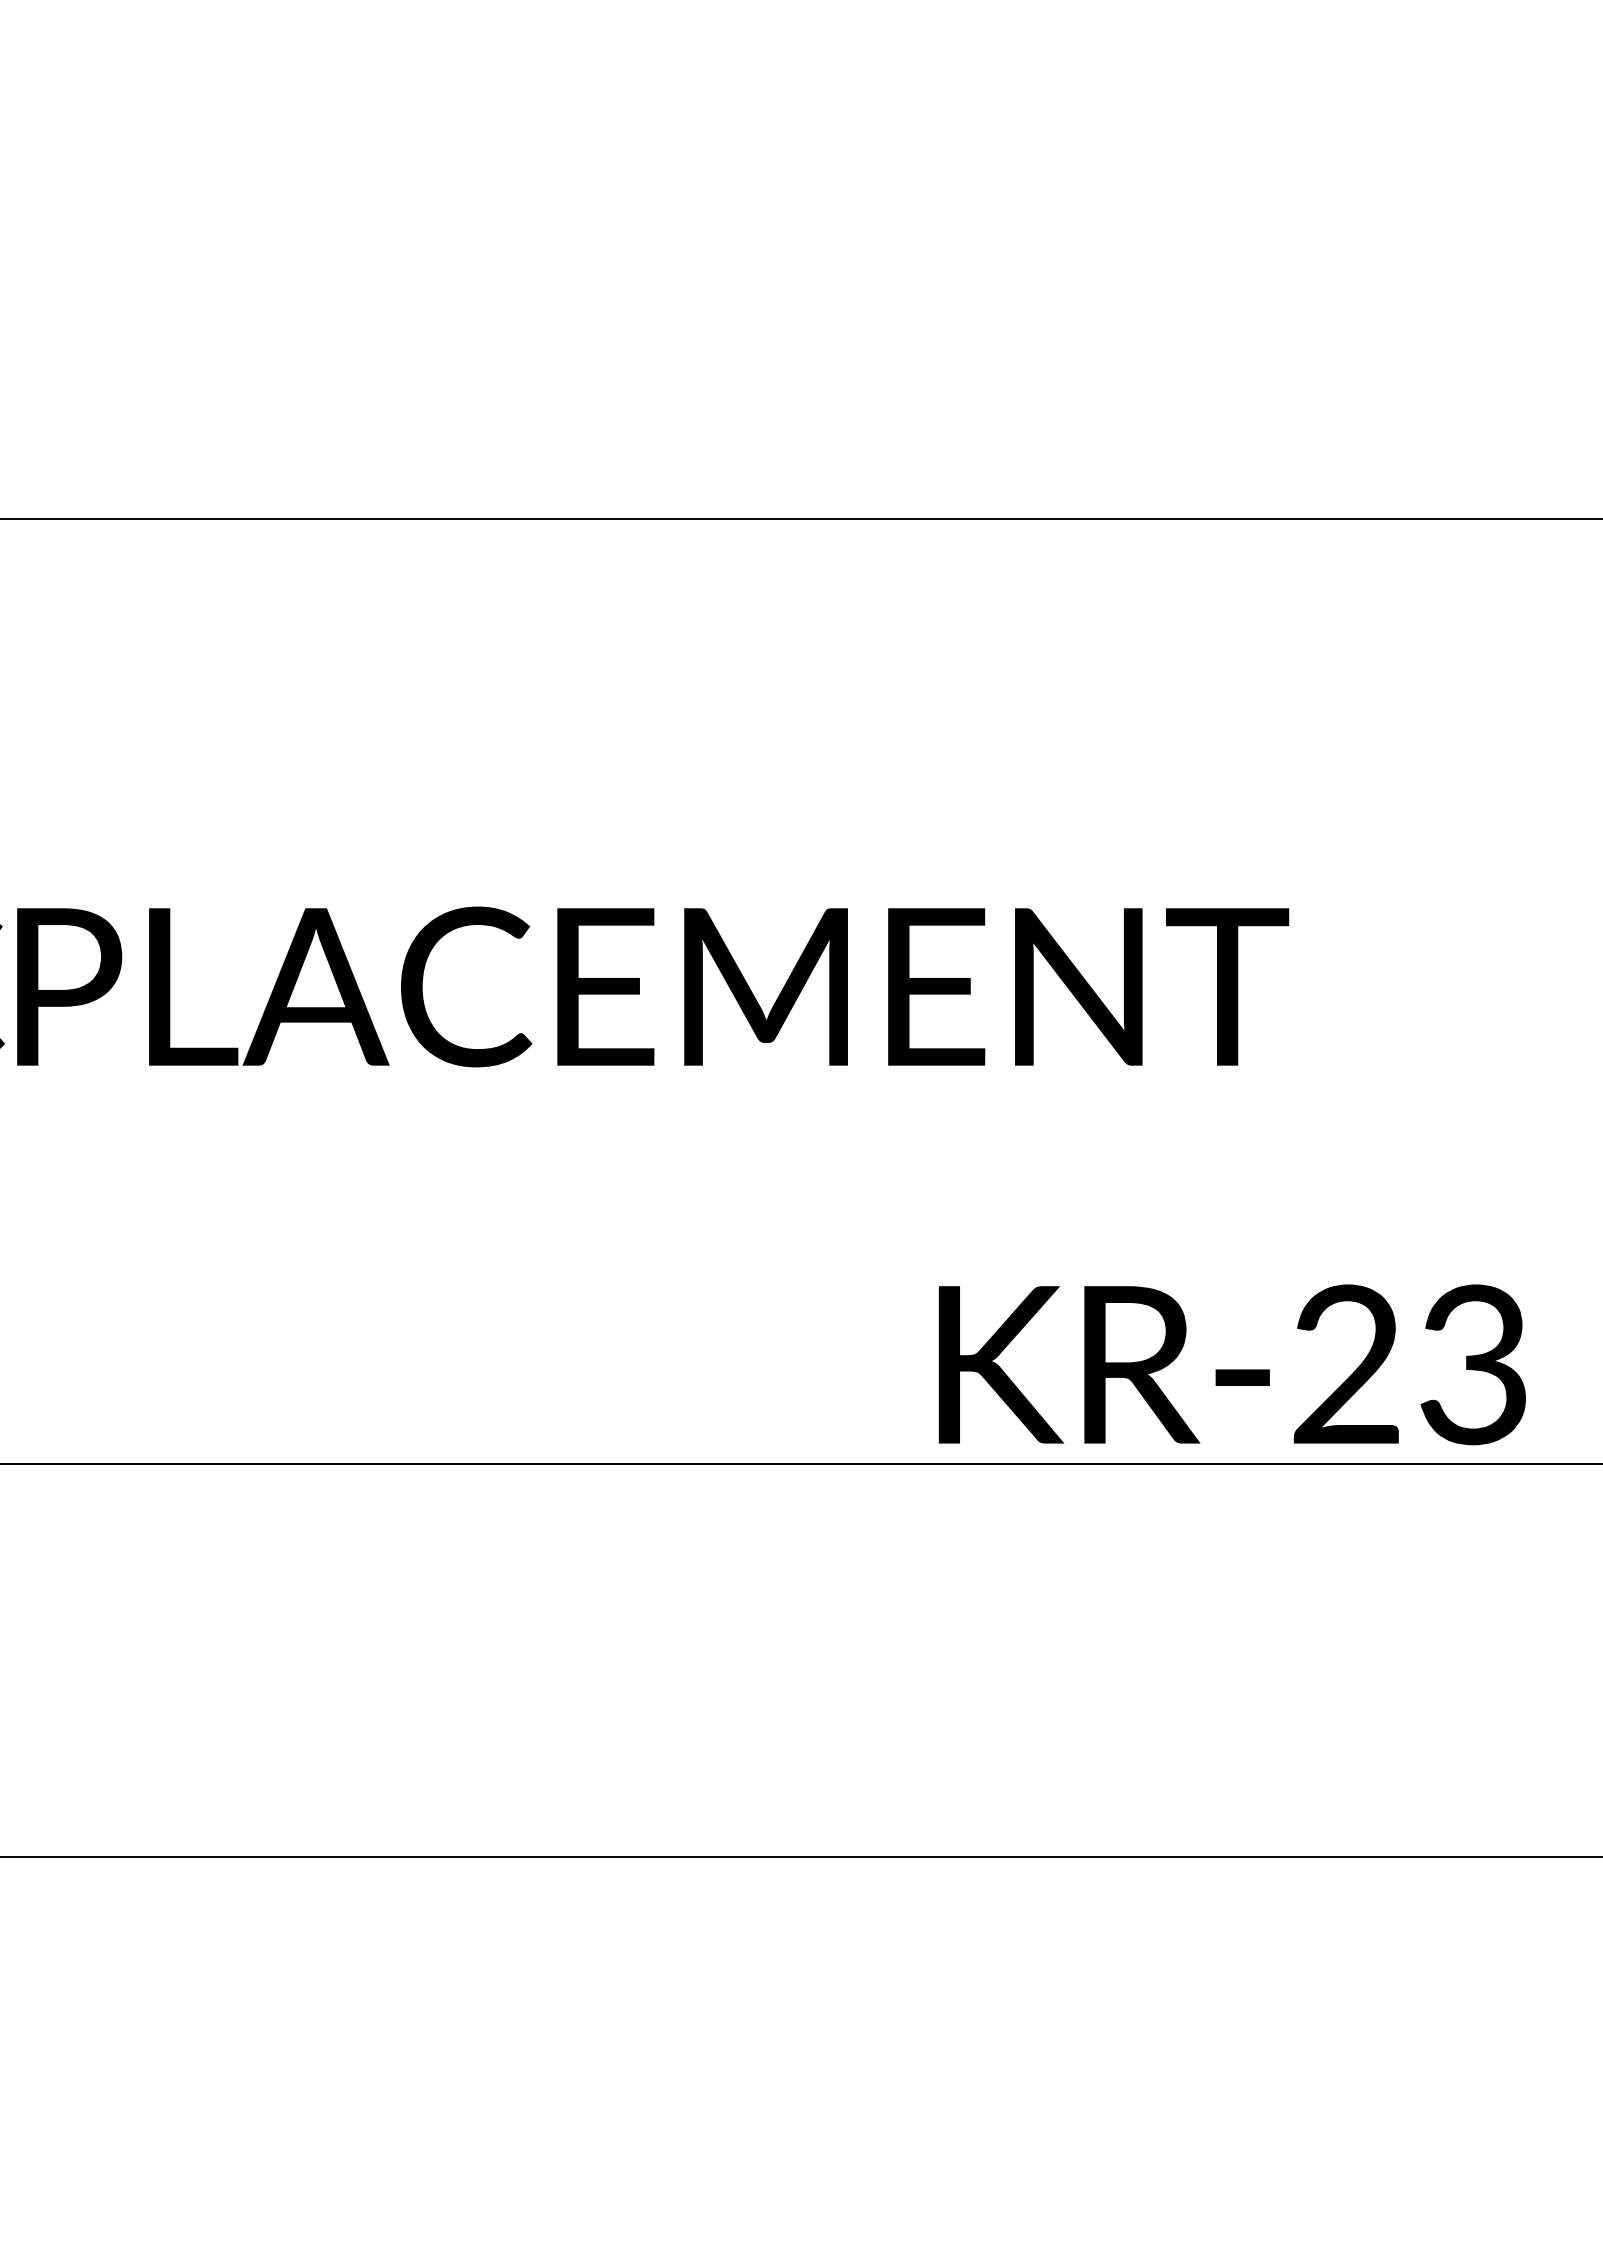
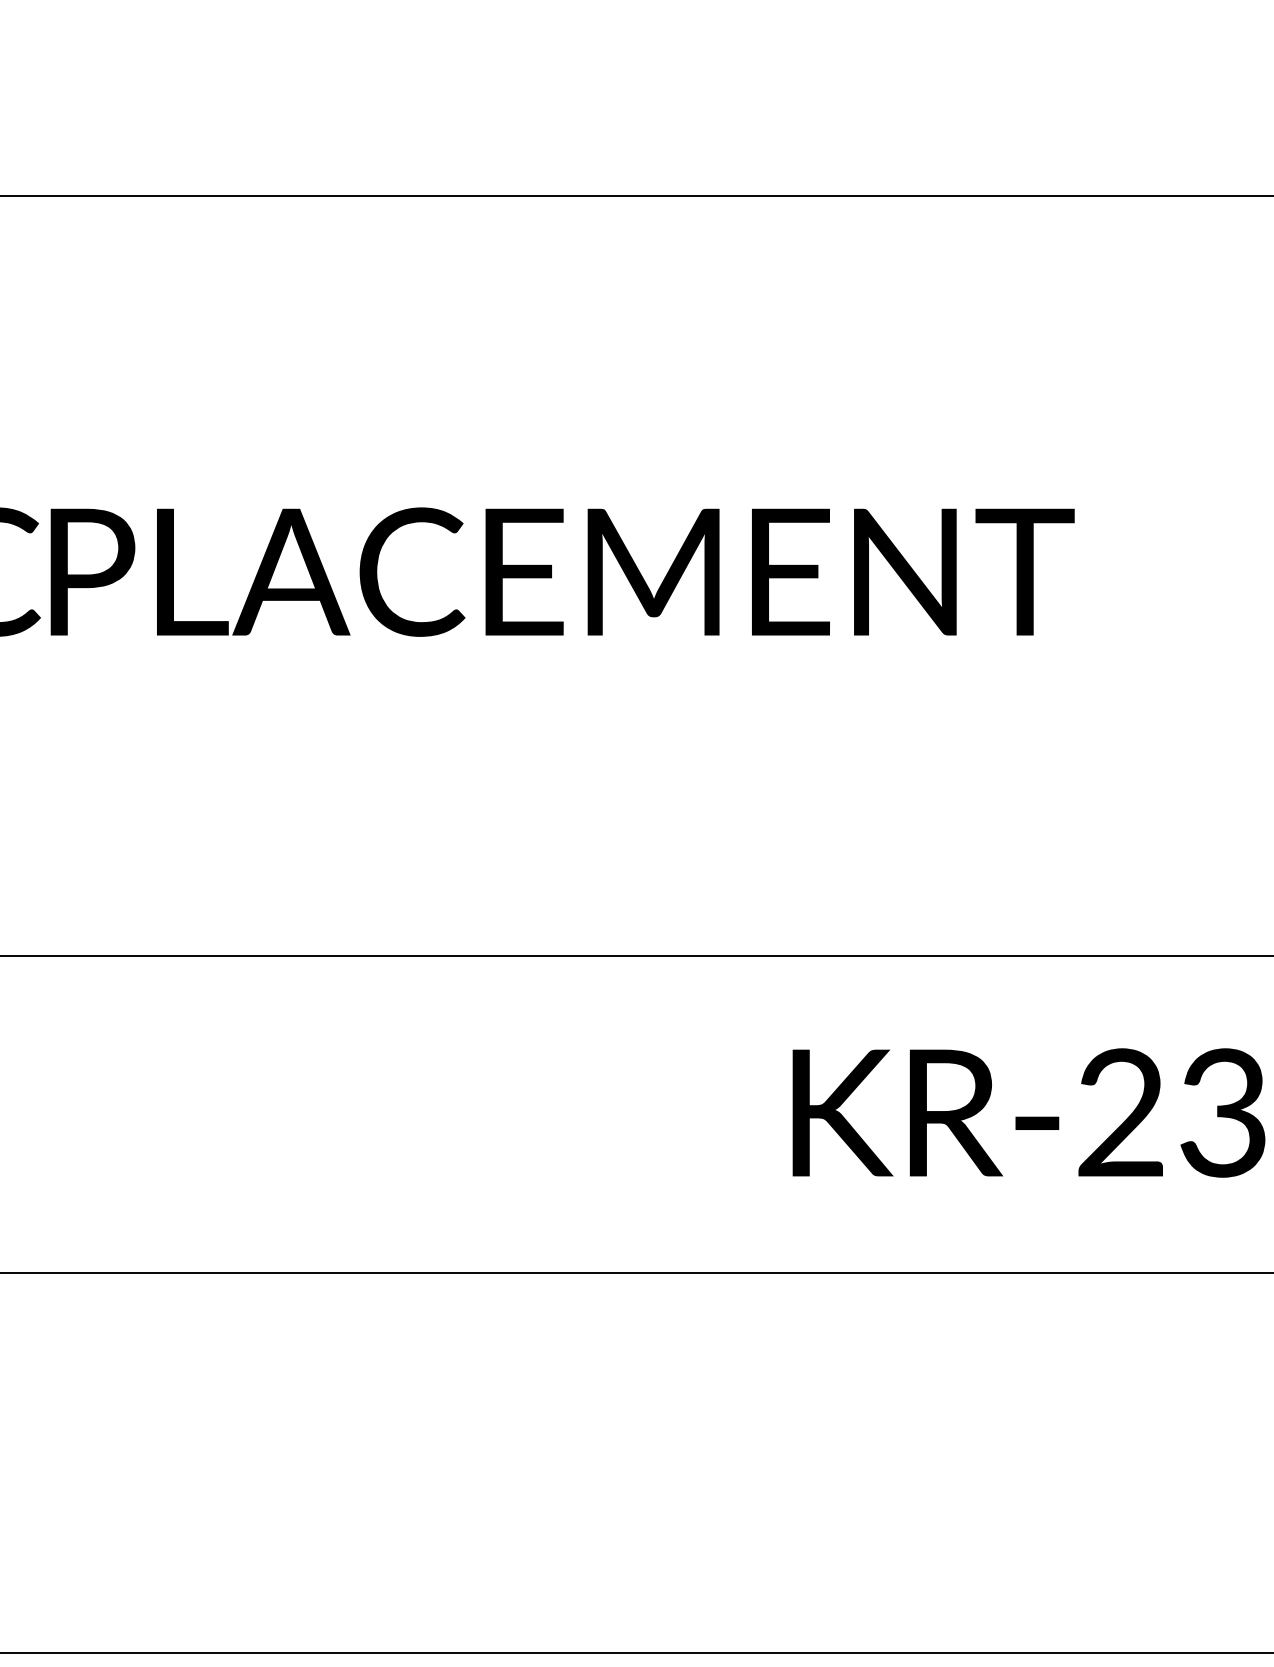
text: (1231, 1364) -> (1028, 1112), moved

